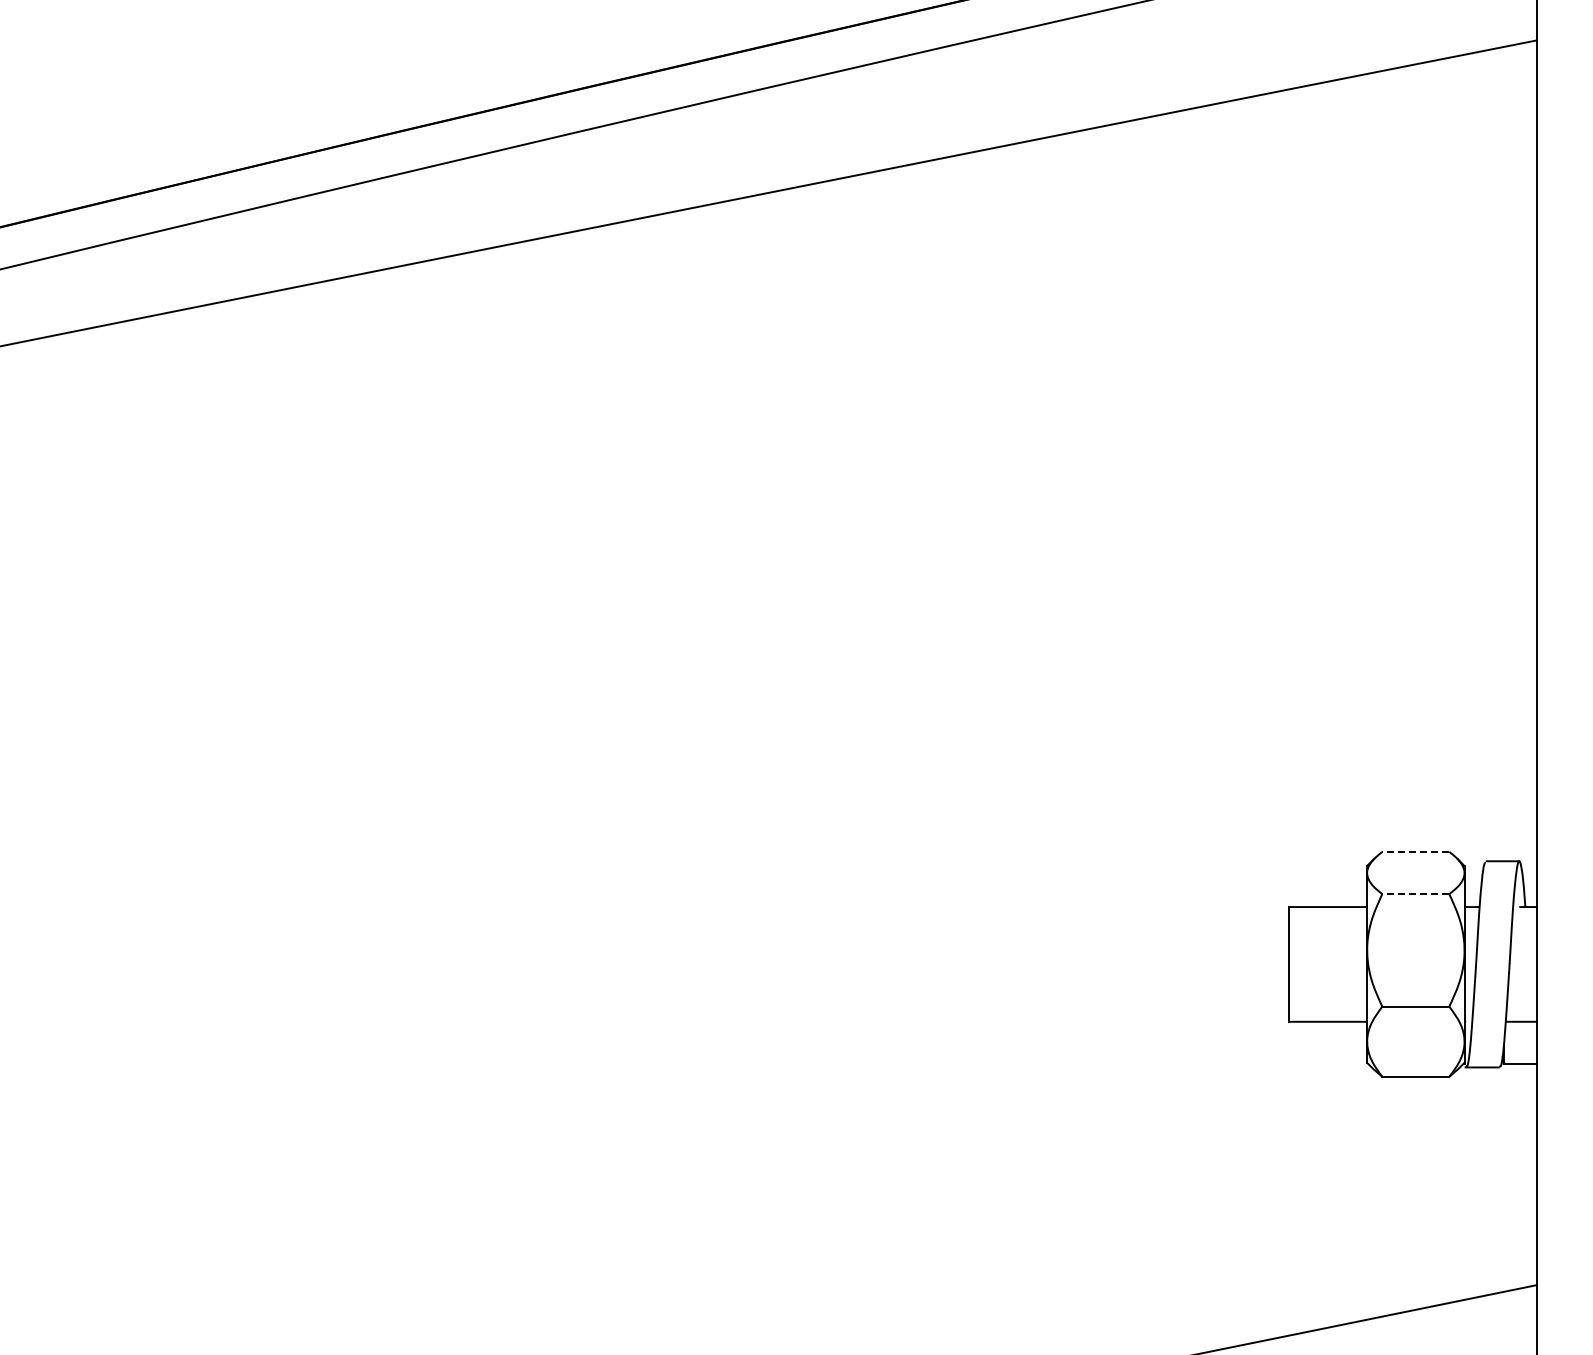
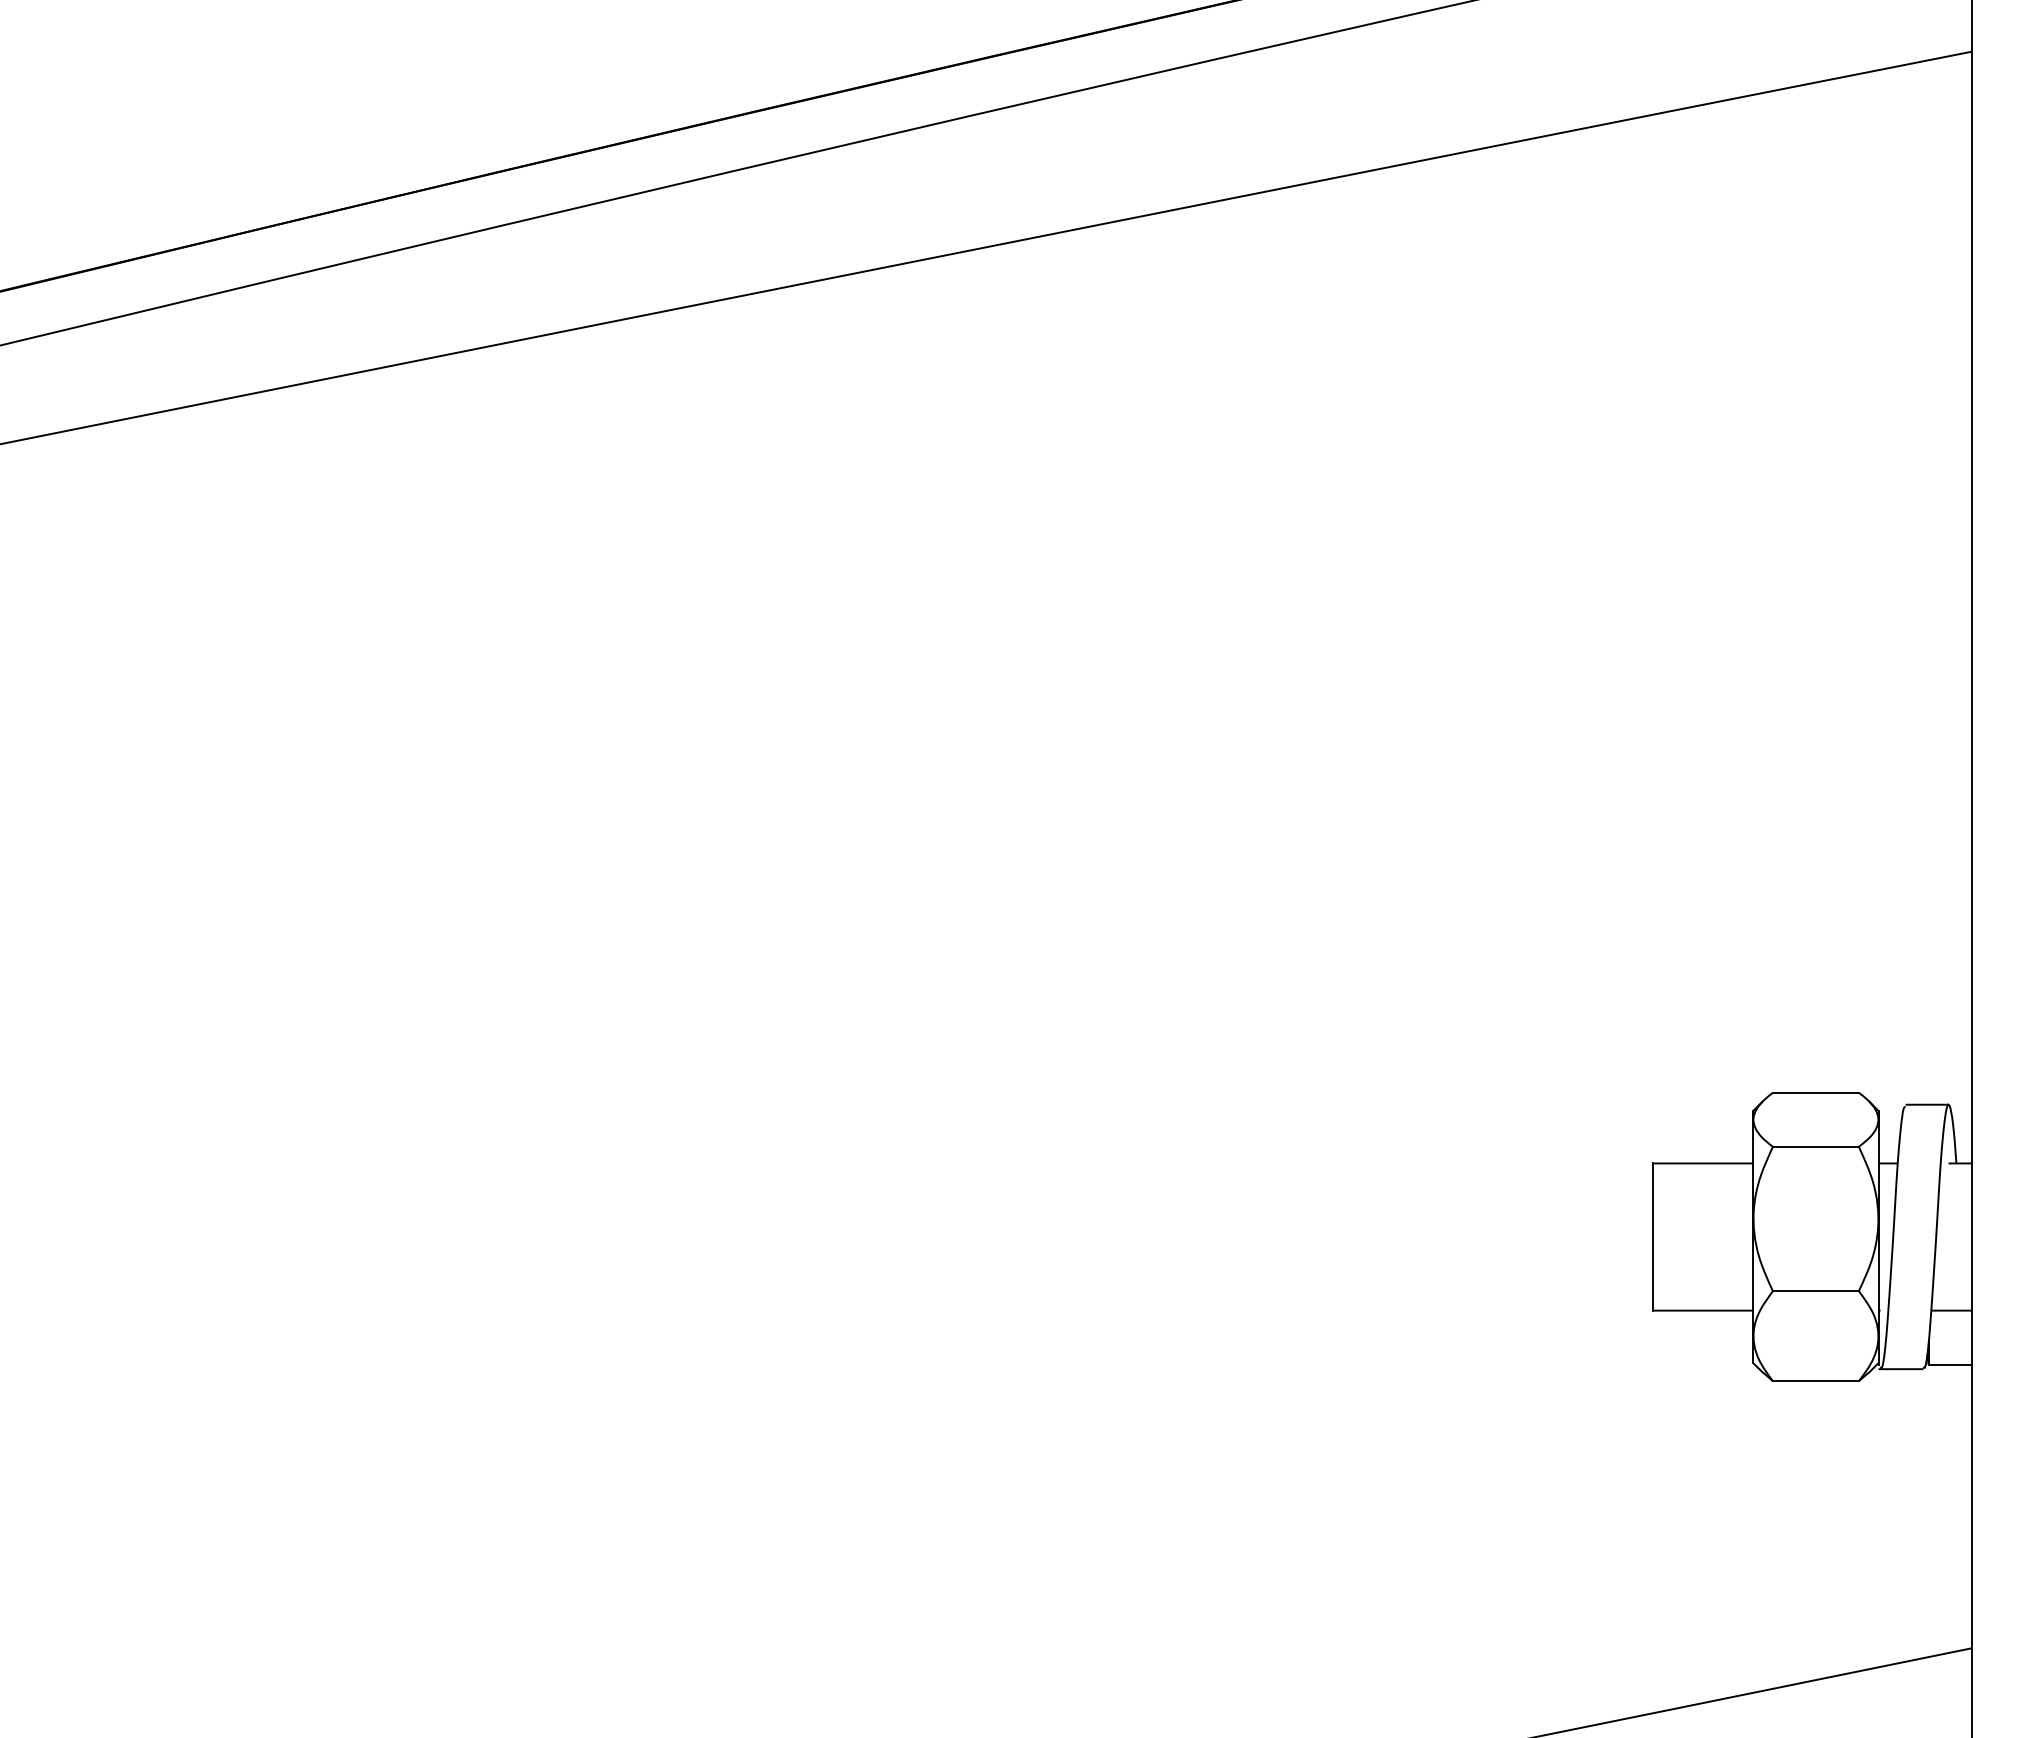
line: (1415, 851) -> (1815, 1092), dashed -> solid
line: (1415, 894) -> (1815, 1147), dashed -> solid

